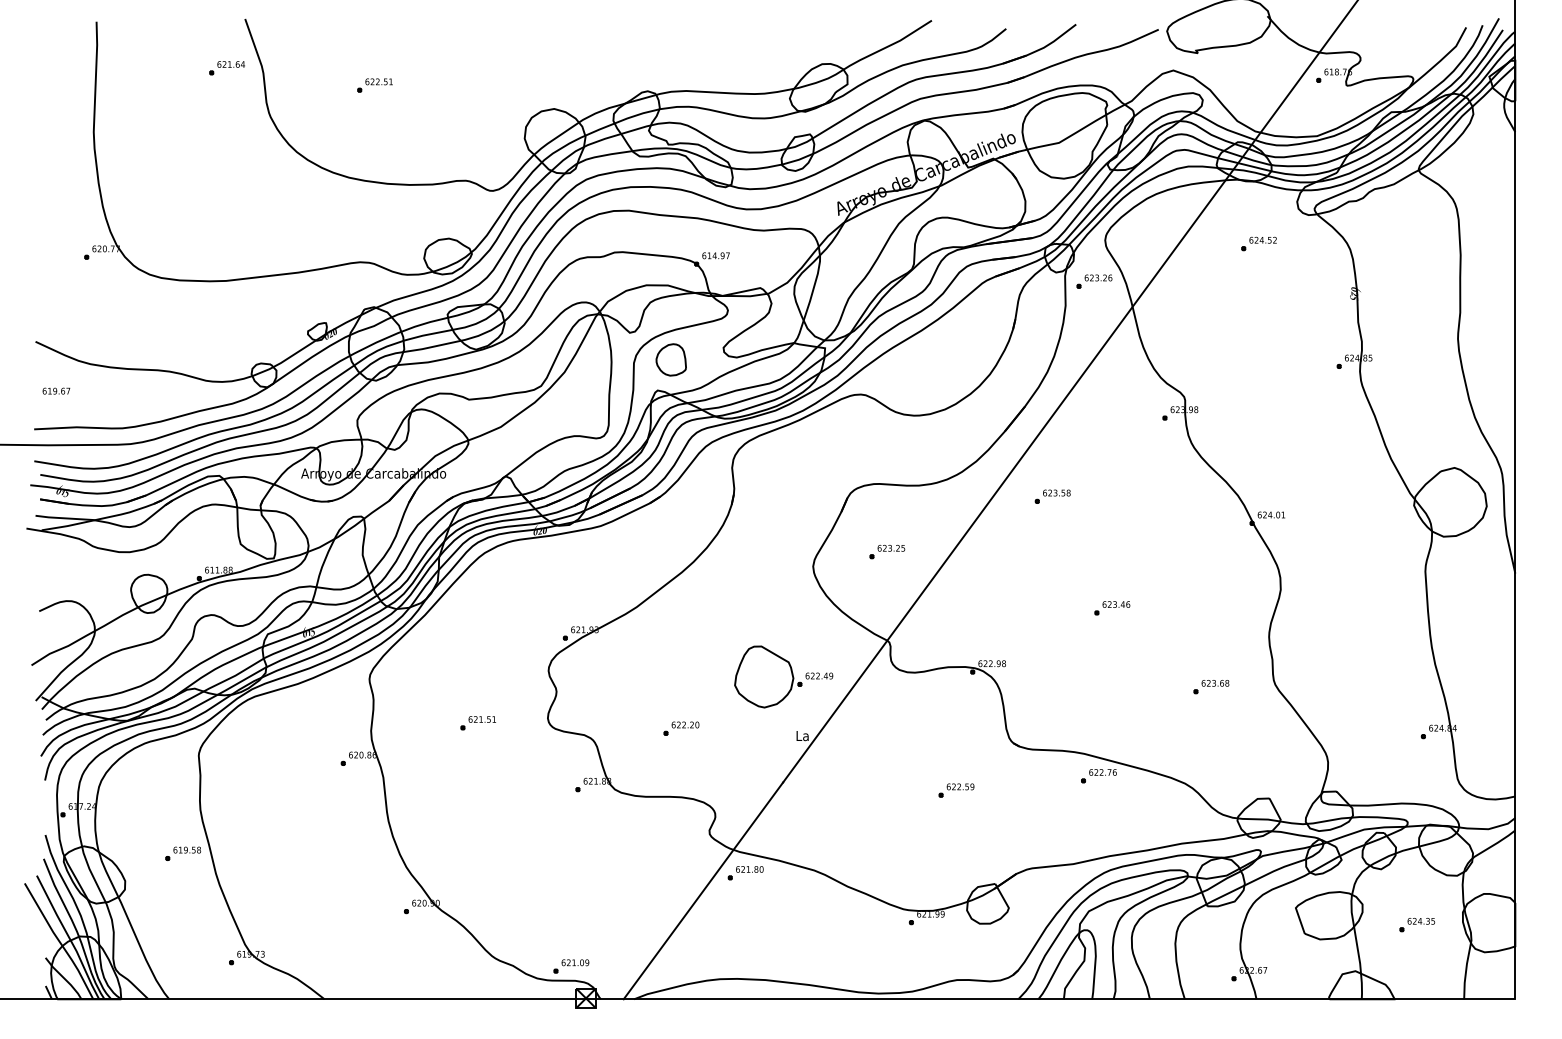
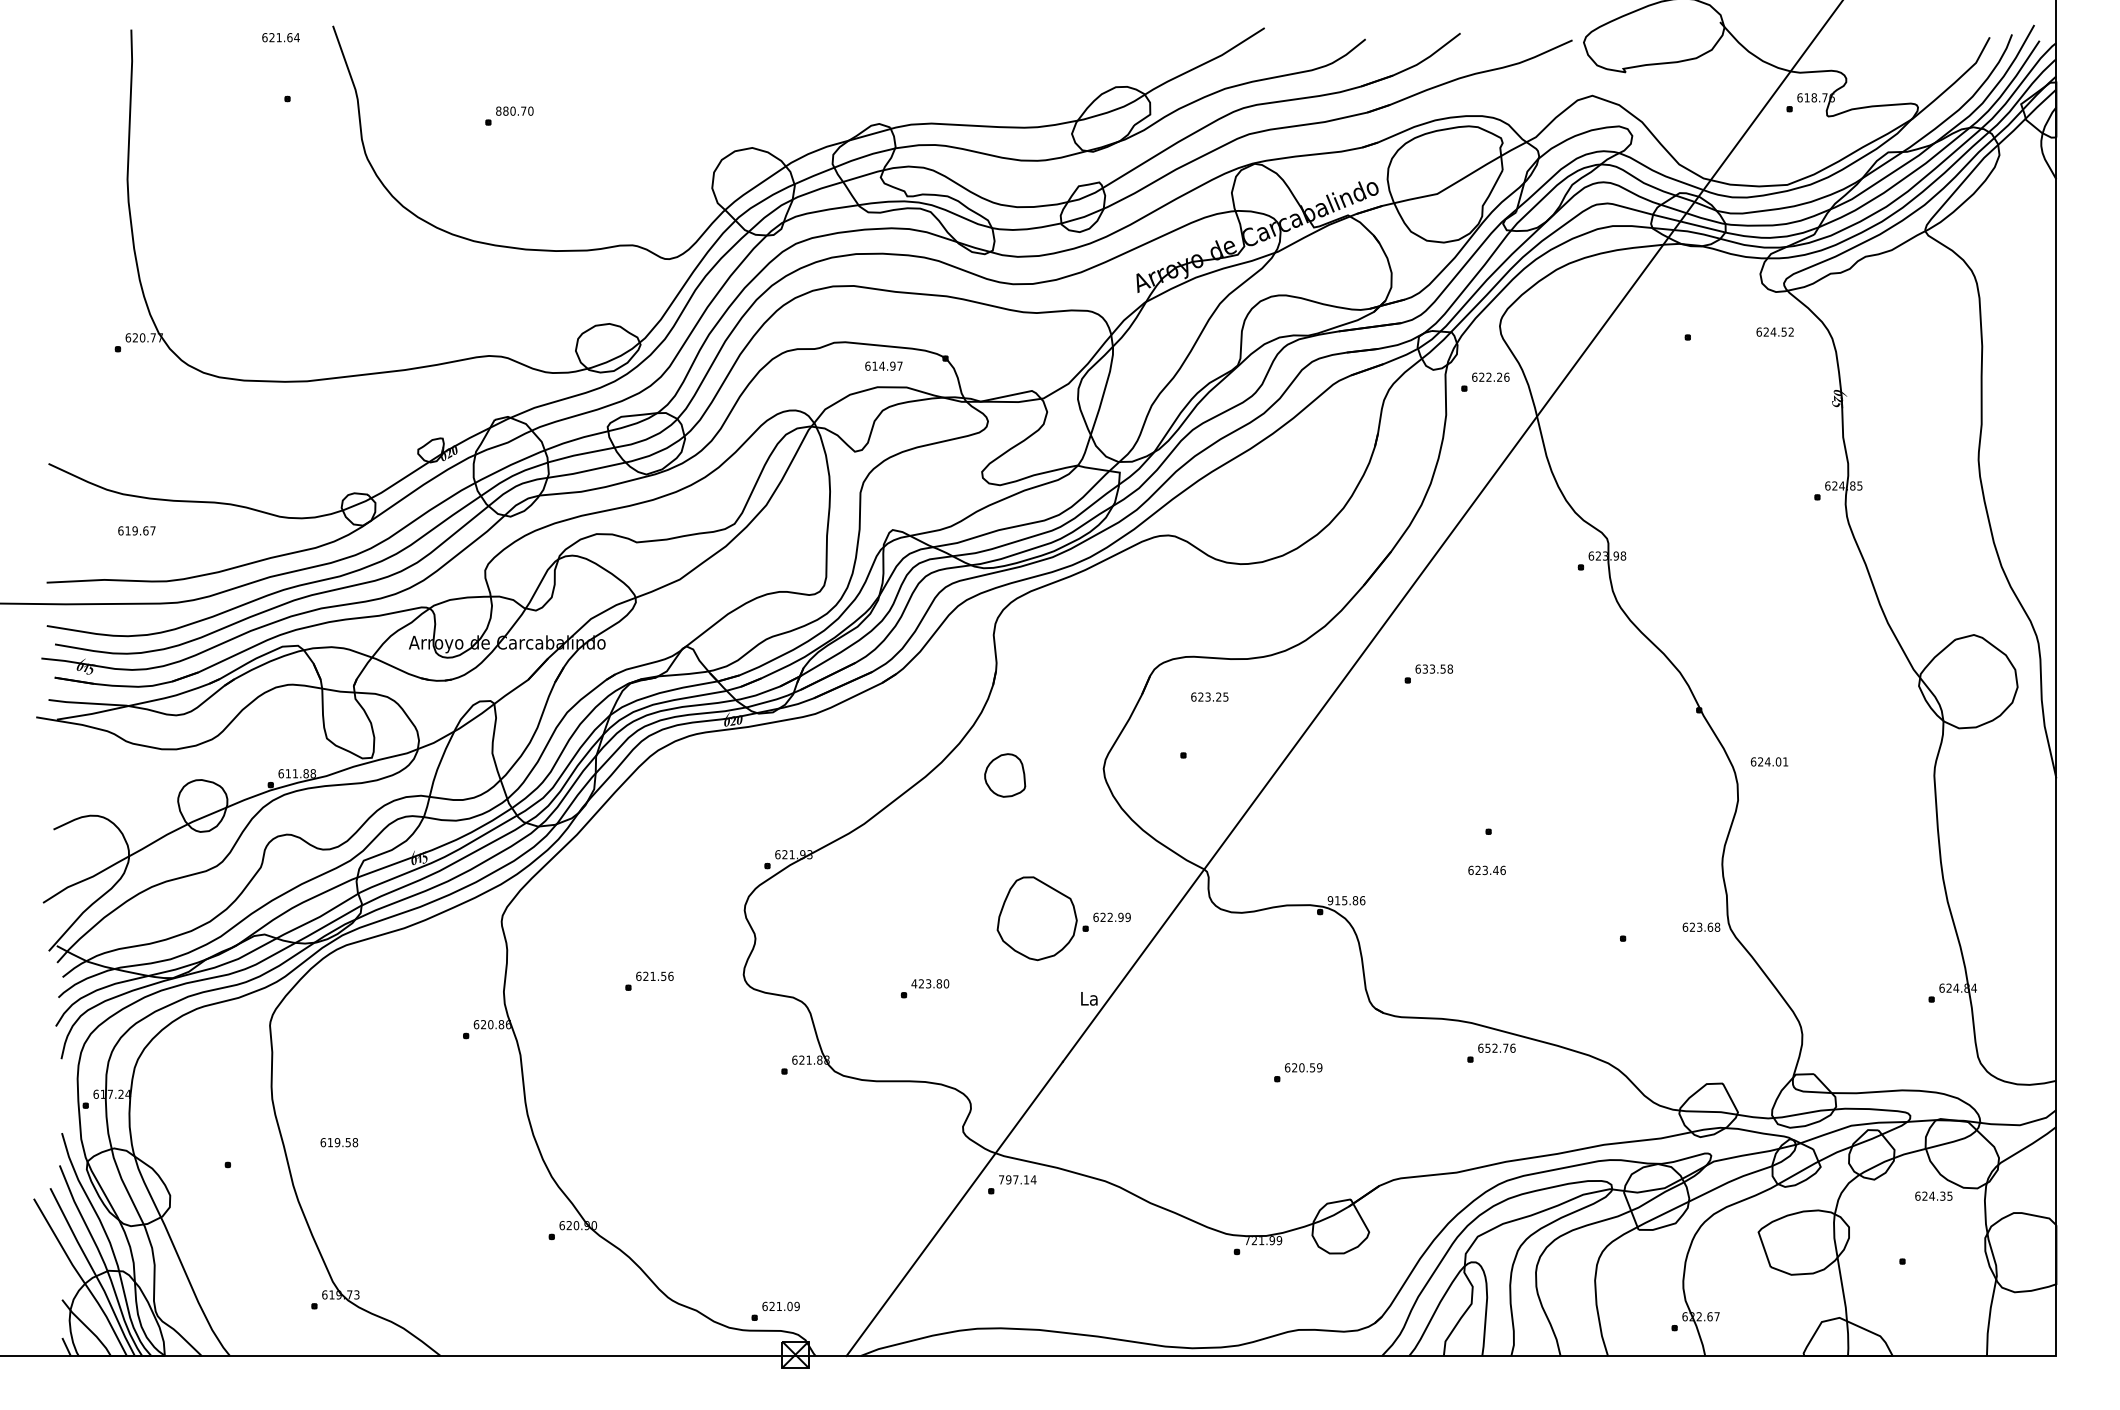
text: (230, 64) -> (280, 37), moved
text: (378, 81) -> (514, 110), 622.51 -> 880.70
text: (1262, 239) -> (1774, 331), moved
text: (715, 255) -> (883, 365), moved
text: (1096, 278) -> (1488, 377), 623.26 -> 622.26
part: (671, 359) -> (1005, 775), moved
text: (56, 390) -> (136, 530), moved
text: (1049, 493) -> (1424, 669), 623.58 -> 633.58
text: (1271, 514) -> (1769, 761), moved
text: (891, 547) -> (1209, 696), moved
text: (1115, 604) -> (1486, 870), moved
text: (992, 663) -> (1346, 900), 622.98 -> 915.86
text: (825, 676) -> (1120, 917), 622.49 -> 622.99
text: (1215, 682) -> (1701, 926), moved
text: (493, 718) -> (670, 975), 621.51 -> 621.56
text: (682, 724) -> (926, 983), 622.20 -> 423.80
text: (1096, 771) -> (1487, 1047), 622.76 -> 652.76
text: (958, 786) -> (1301, 1067), 622.59 -> 620.59
text: (187, 850) -> (339, 1142), moved
text: (749, 869) -> (1017, 1179), 621.80 -> 797.14
text: (919, 914) -> (1247, 1241), 621.99 -> 721.99
text: (1421, 920) -> (1933, 1195), moved

